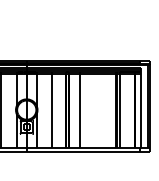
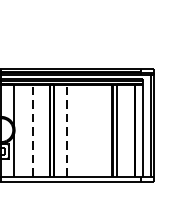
line: (52, 110) -> (33, 130), solid -> dashed
line: (79, 110) -> (66, 130), solid -> dashed

